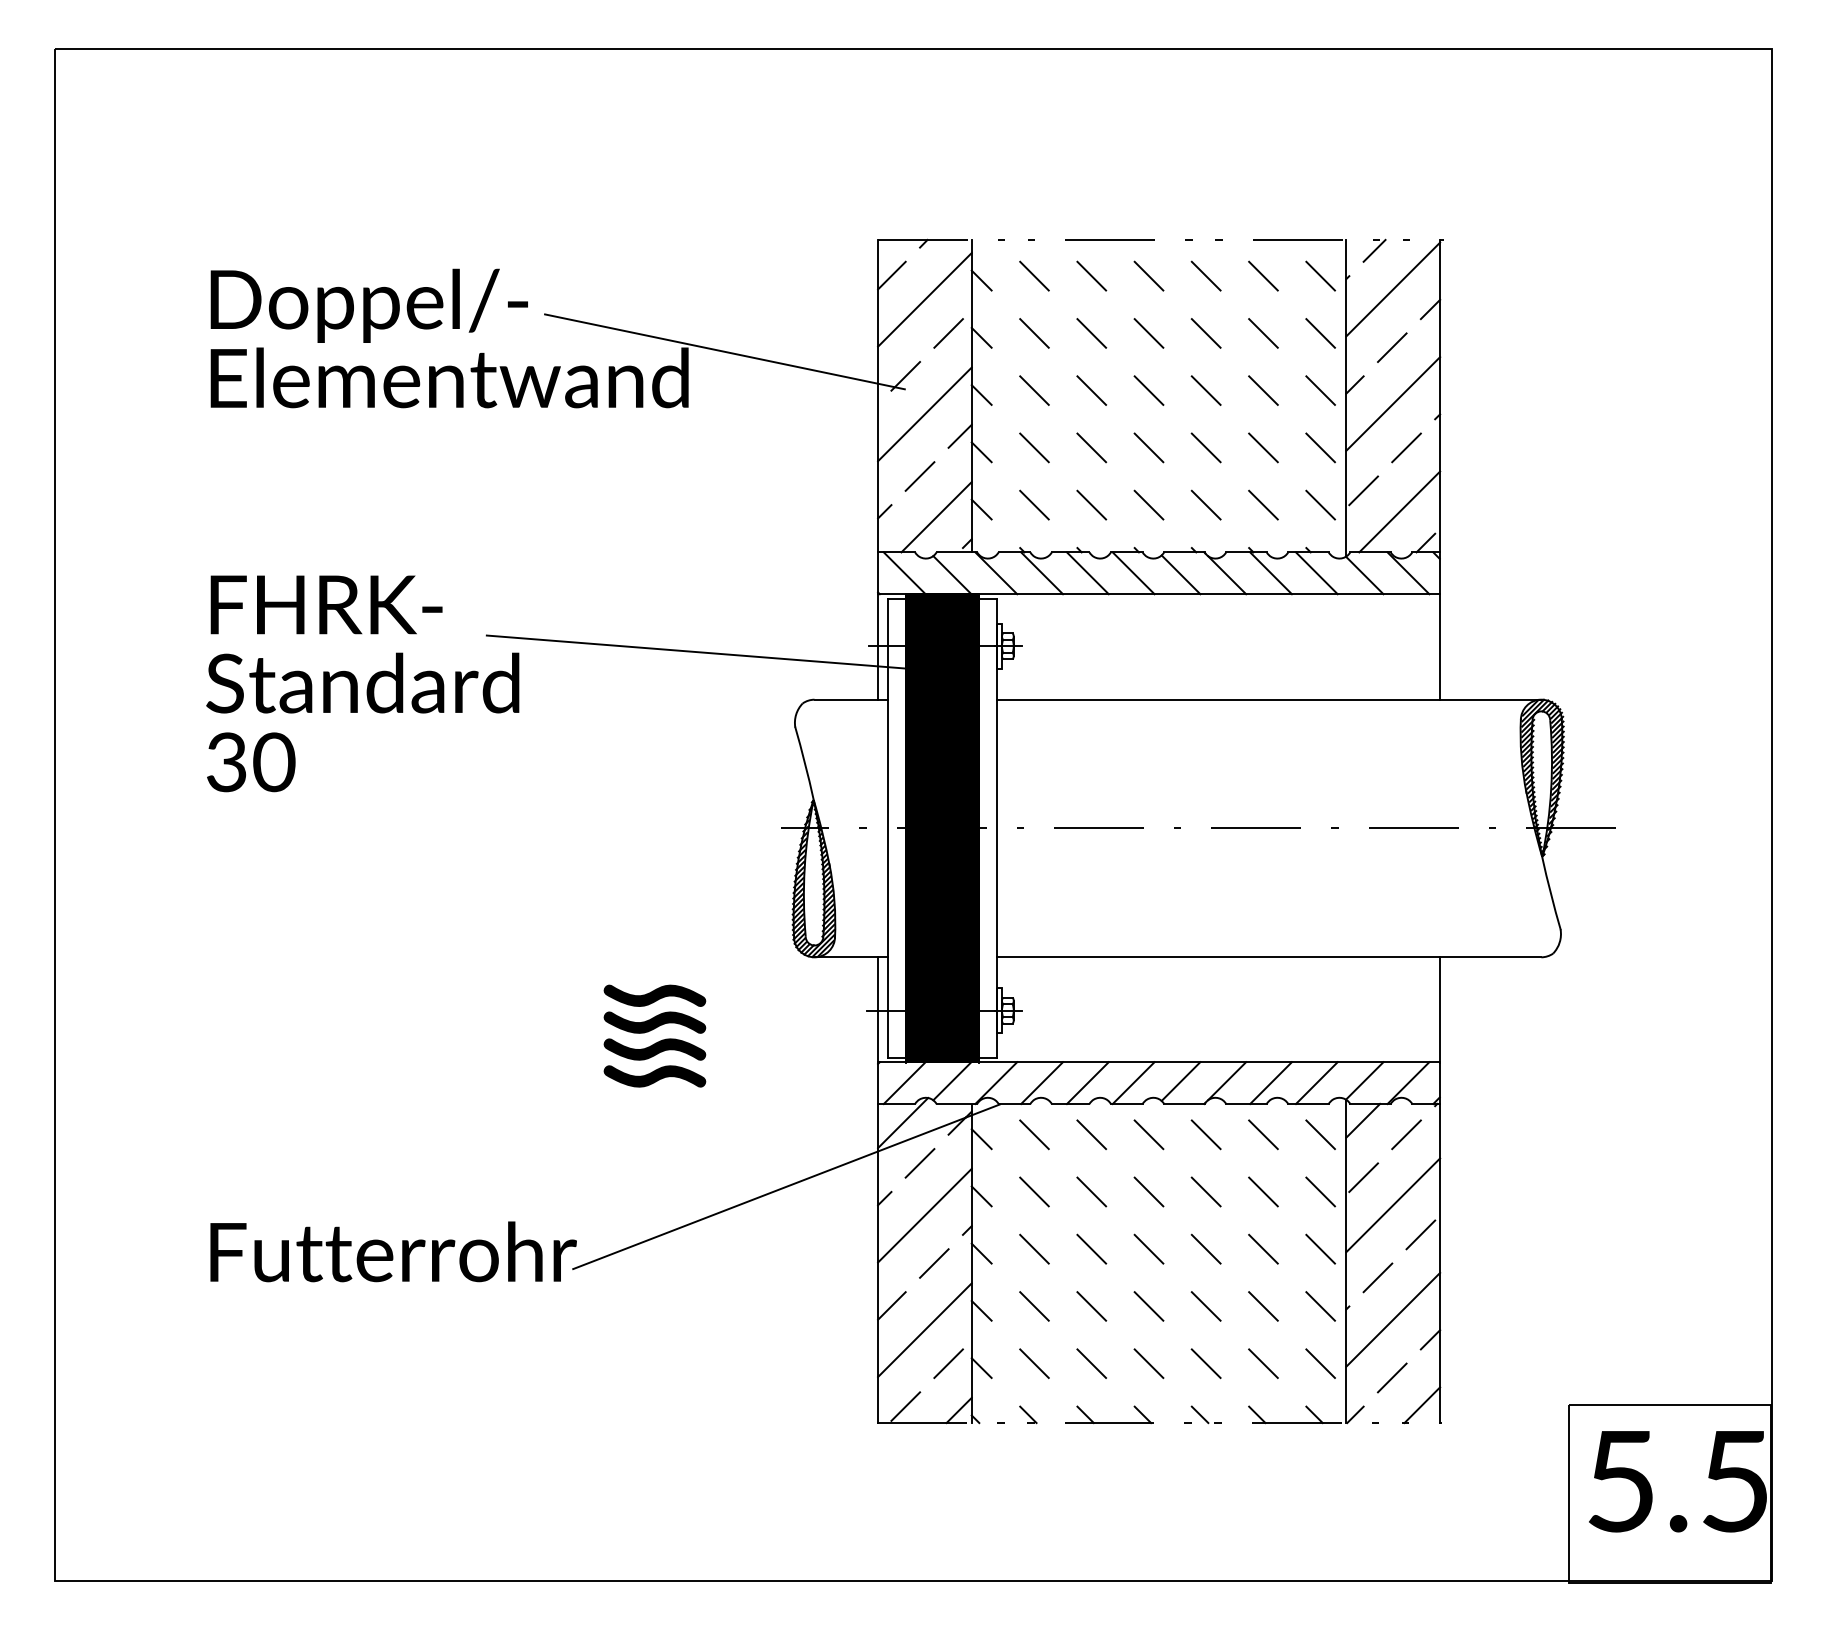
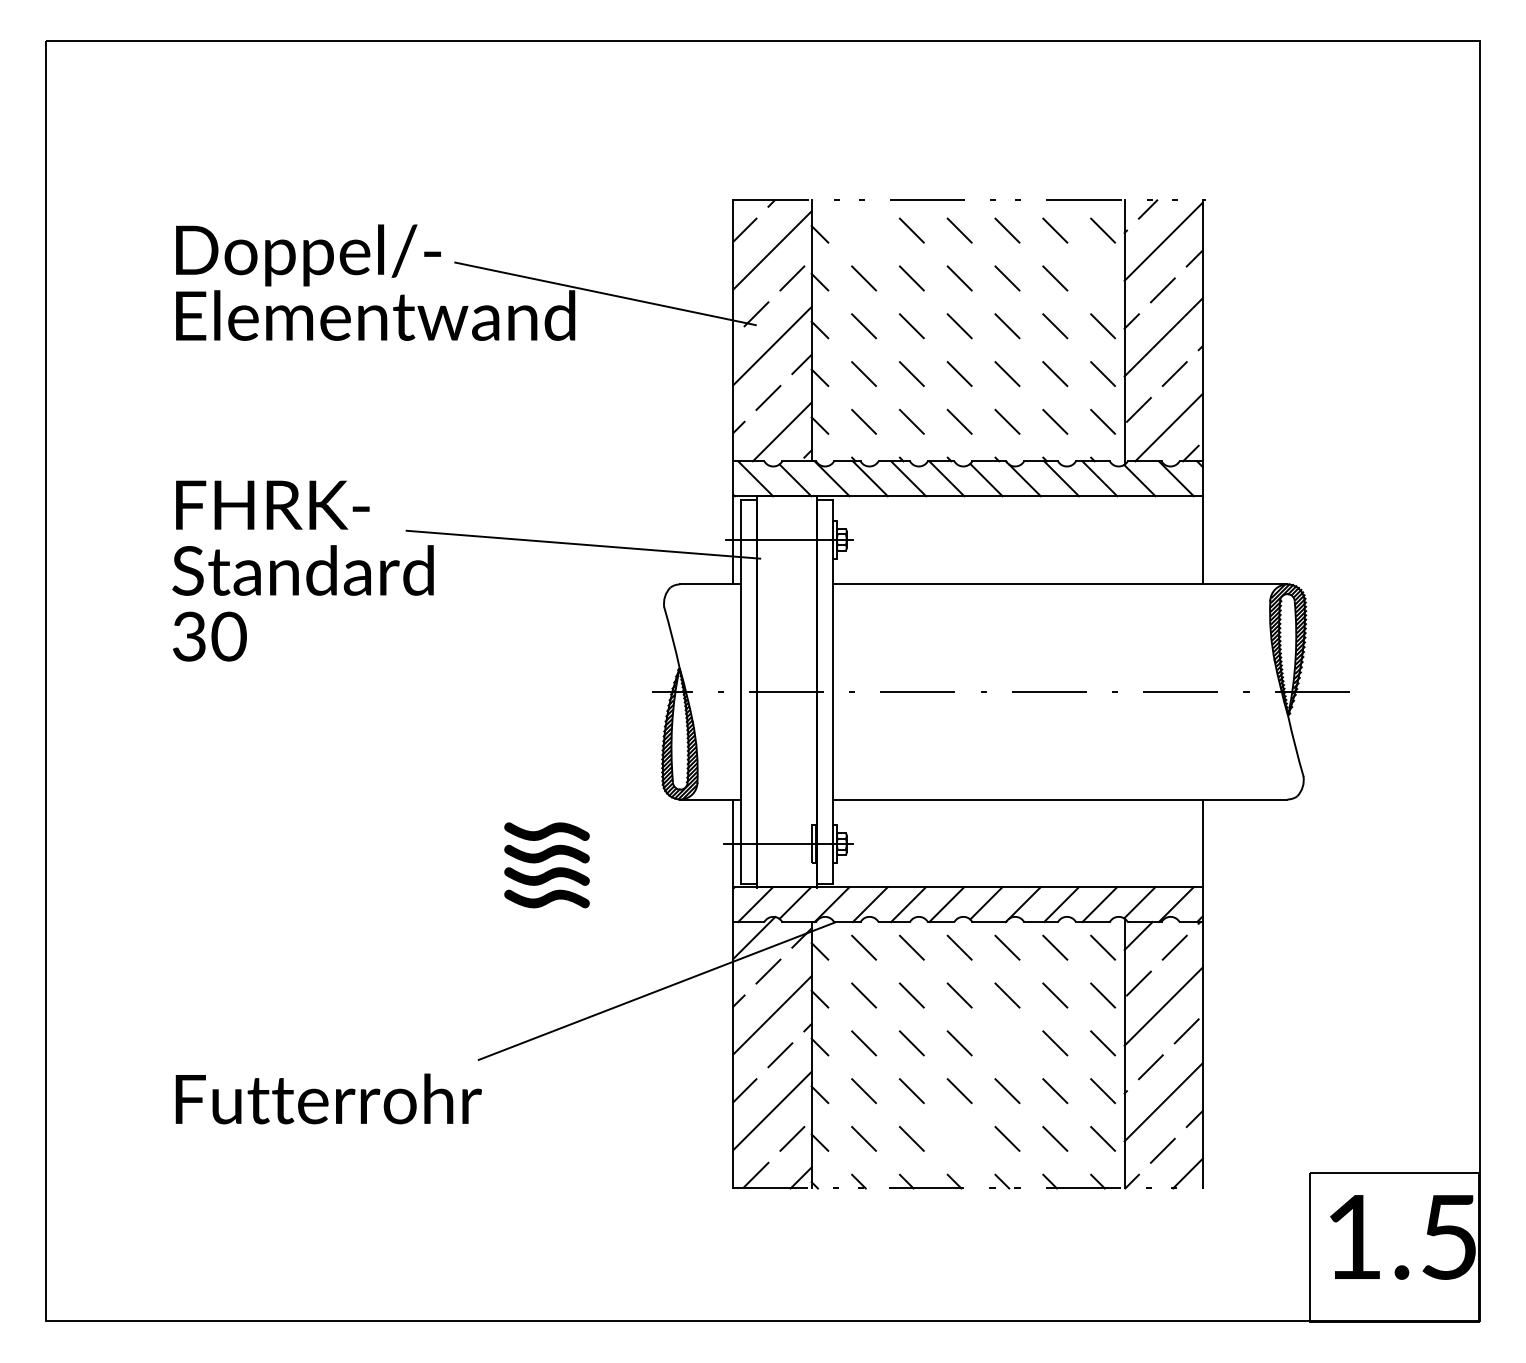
line: (1034, 275) -> (864, 230), removed
line: (1320, 333) -> (1102, 278), removed
fill: (942, 828) -> (787, 691), removed
line: (1205, 1248) -> (1006, 1042), removed
text: (393, 1251) -> (328, 1098), moved
line: (1148, 1363) -> (959, 1138), removed
text: (1620, 1481) -> (1353, 1237), 5.5 -> 1.5

